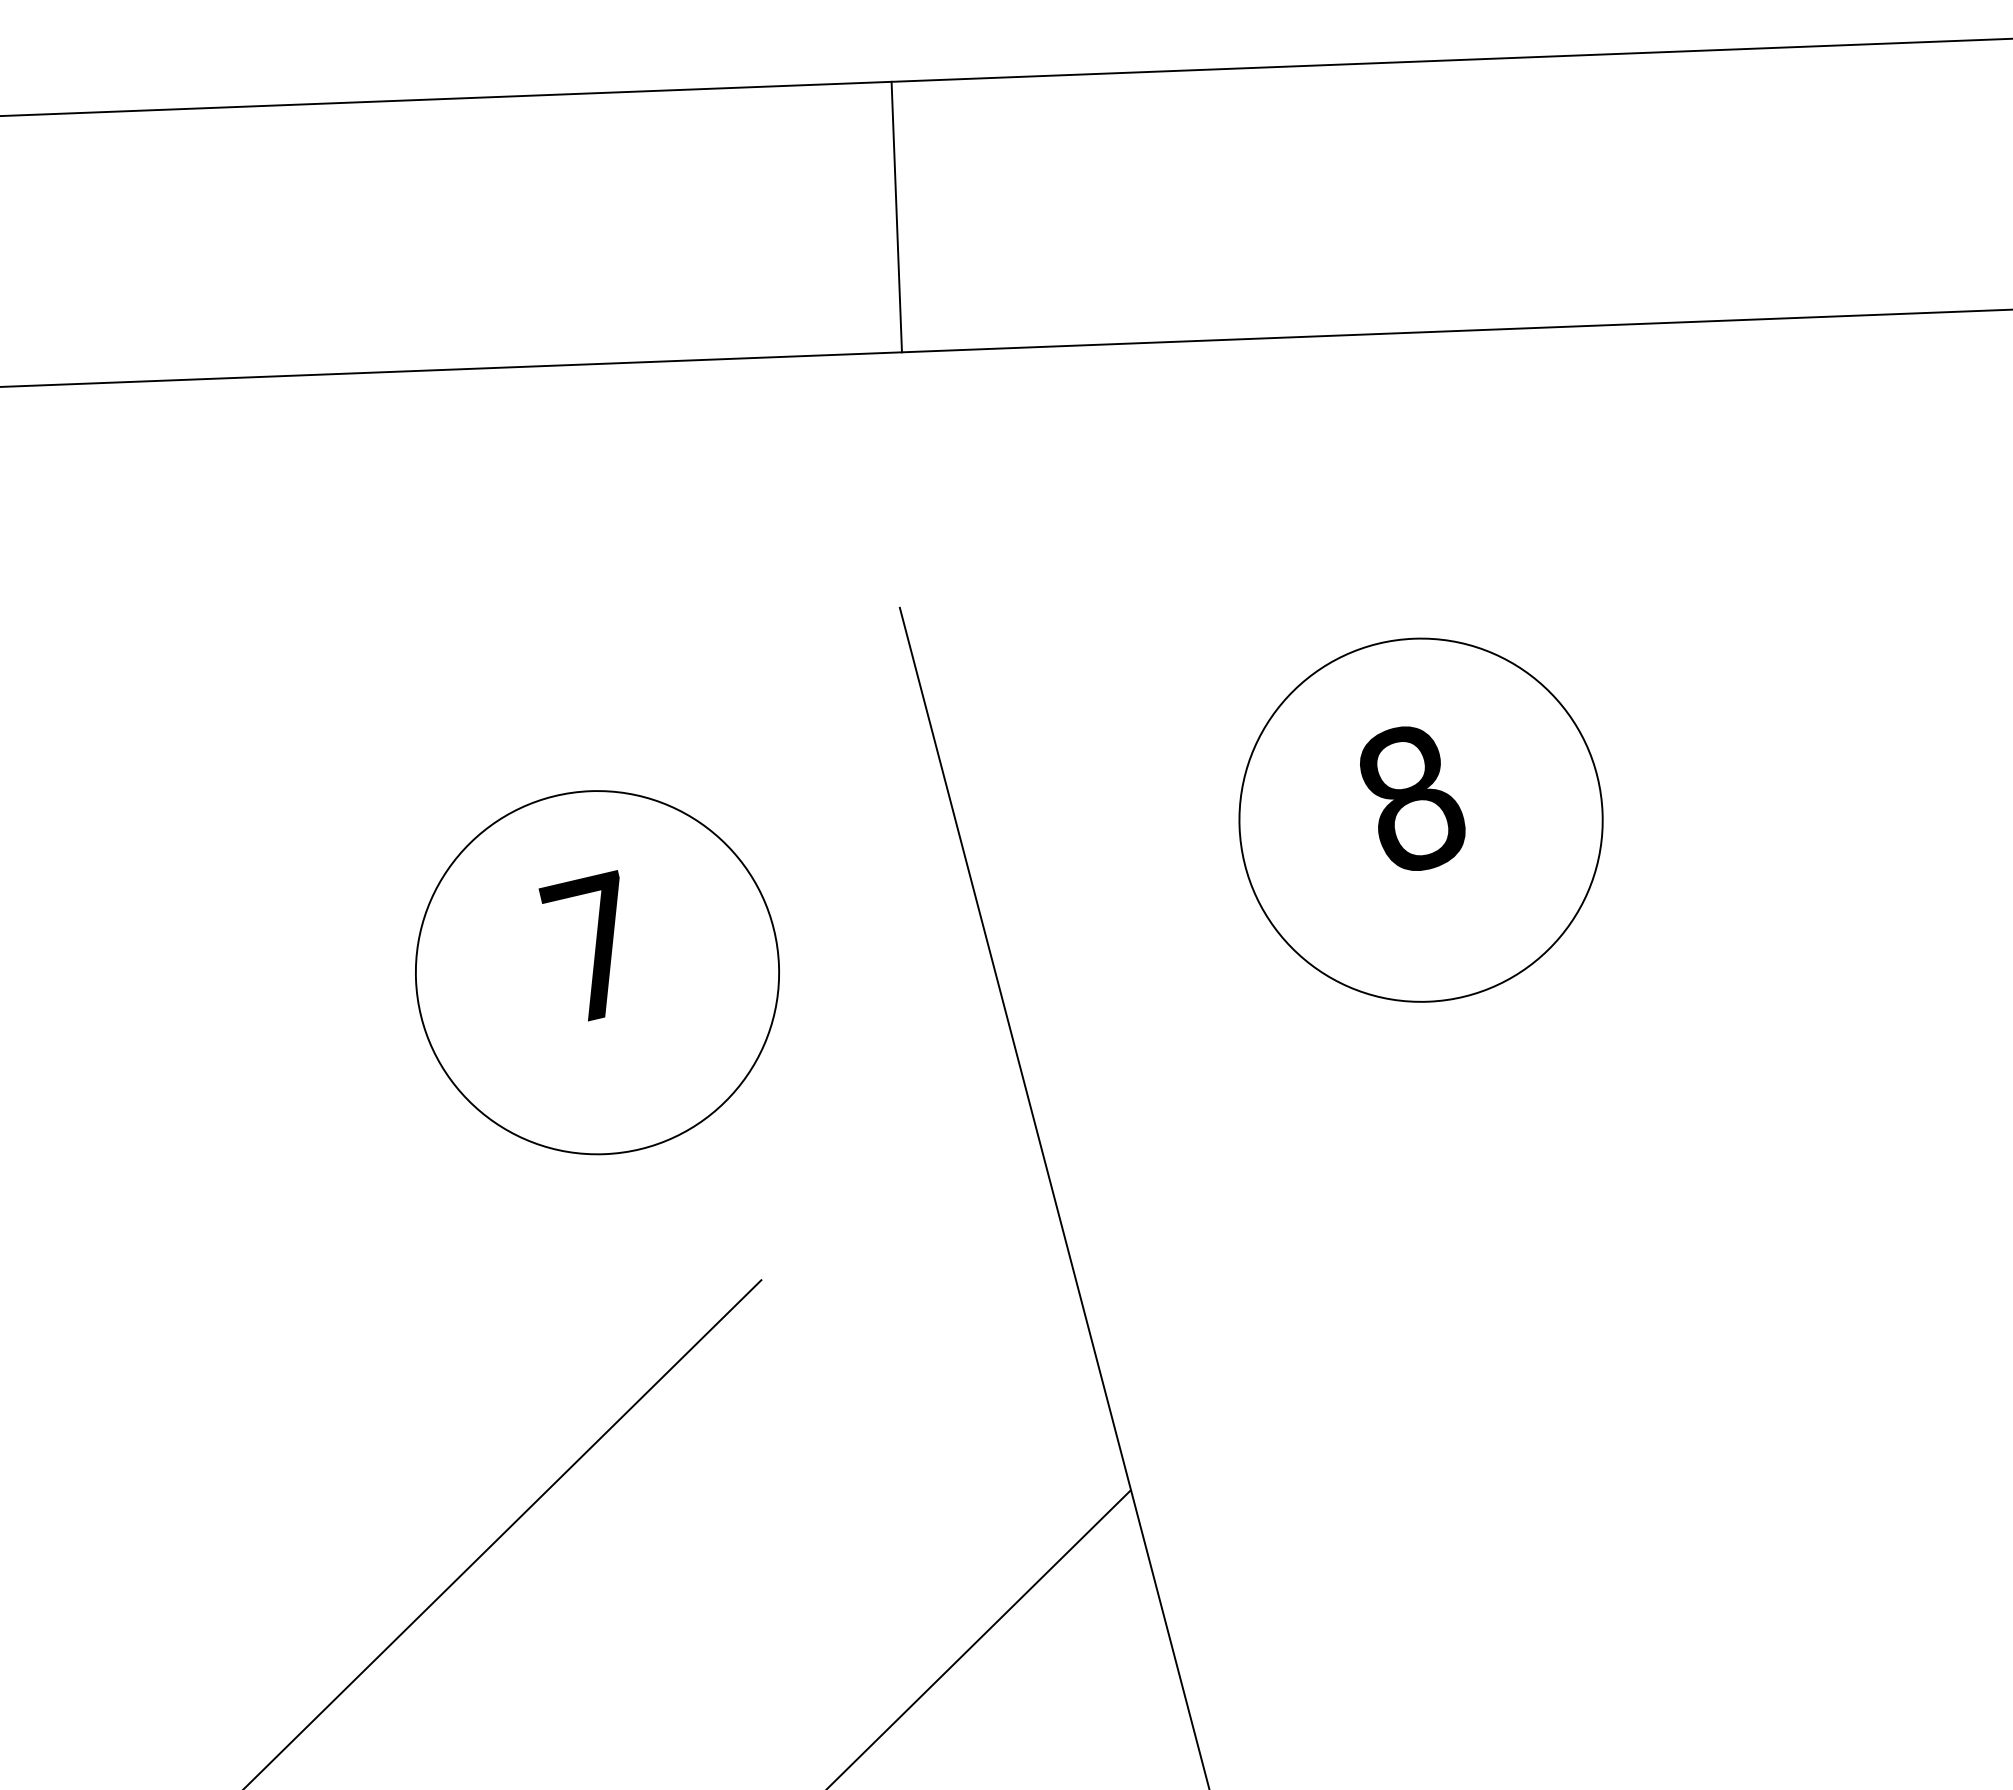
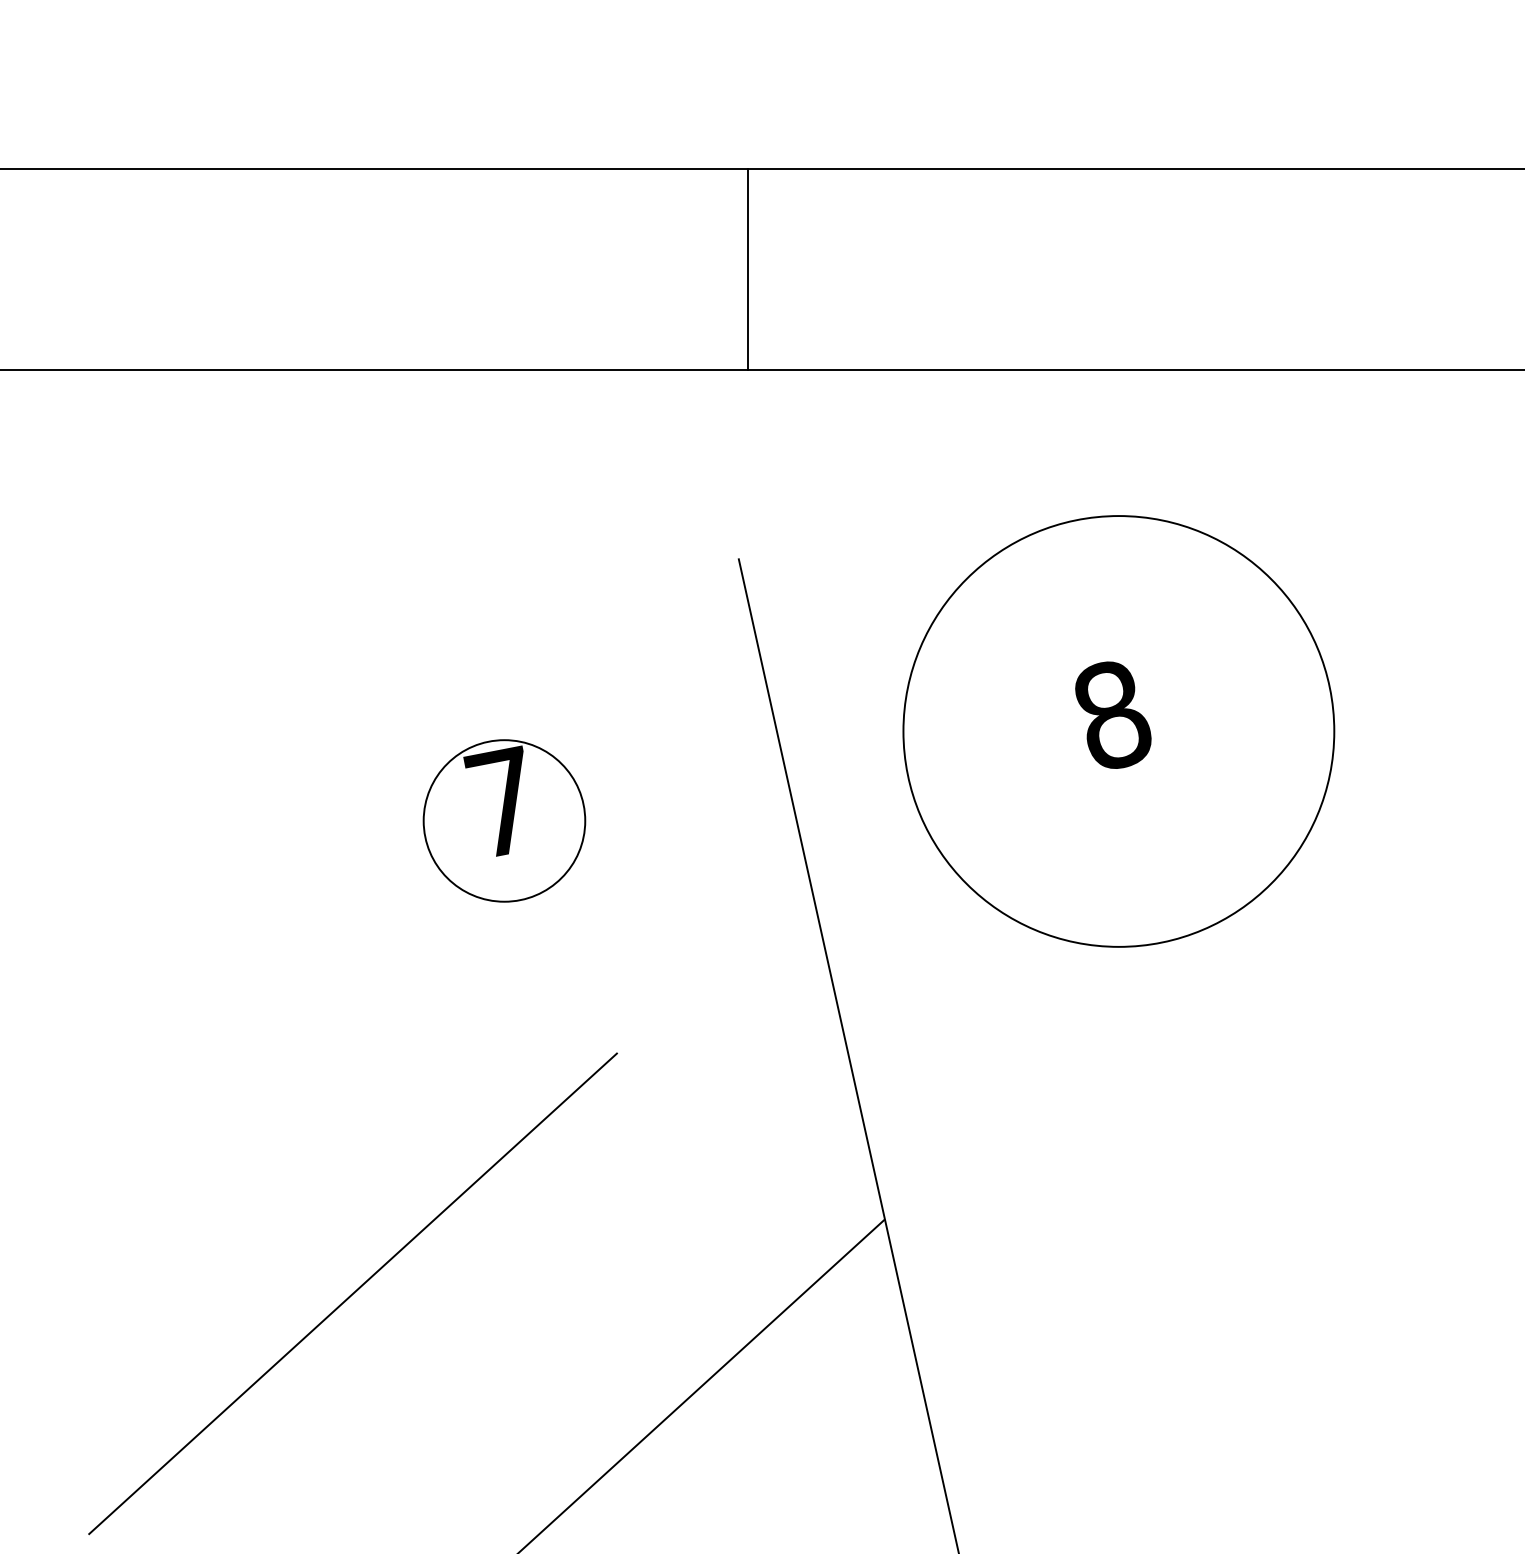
circle: (1420, 820) -> (1118, 731), size x1.6
circle: (597, 972) -> (504, 820), size x0.6

